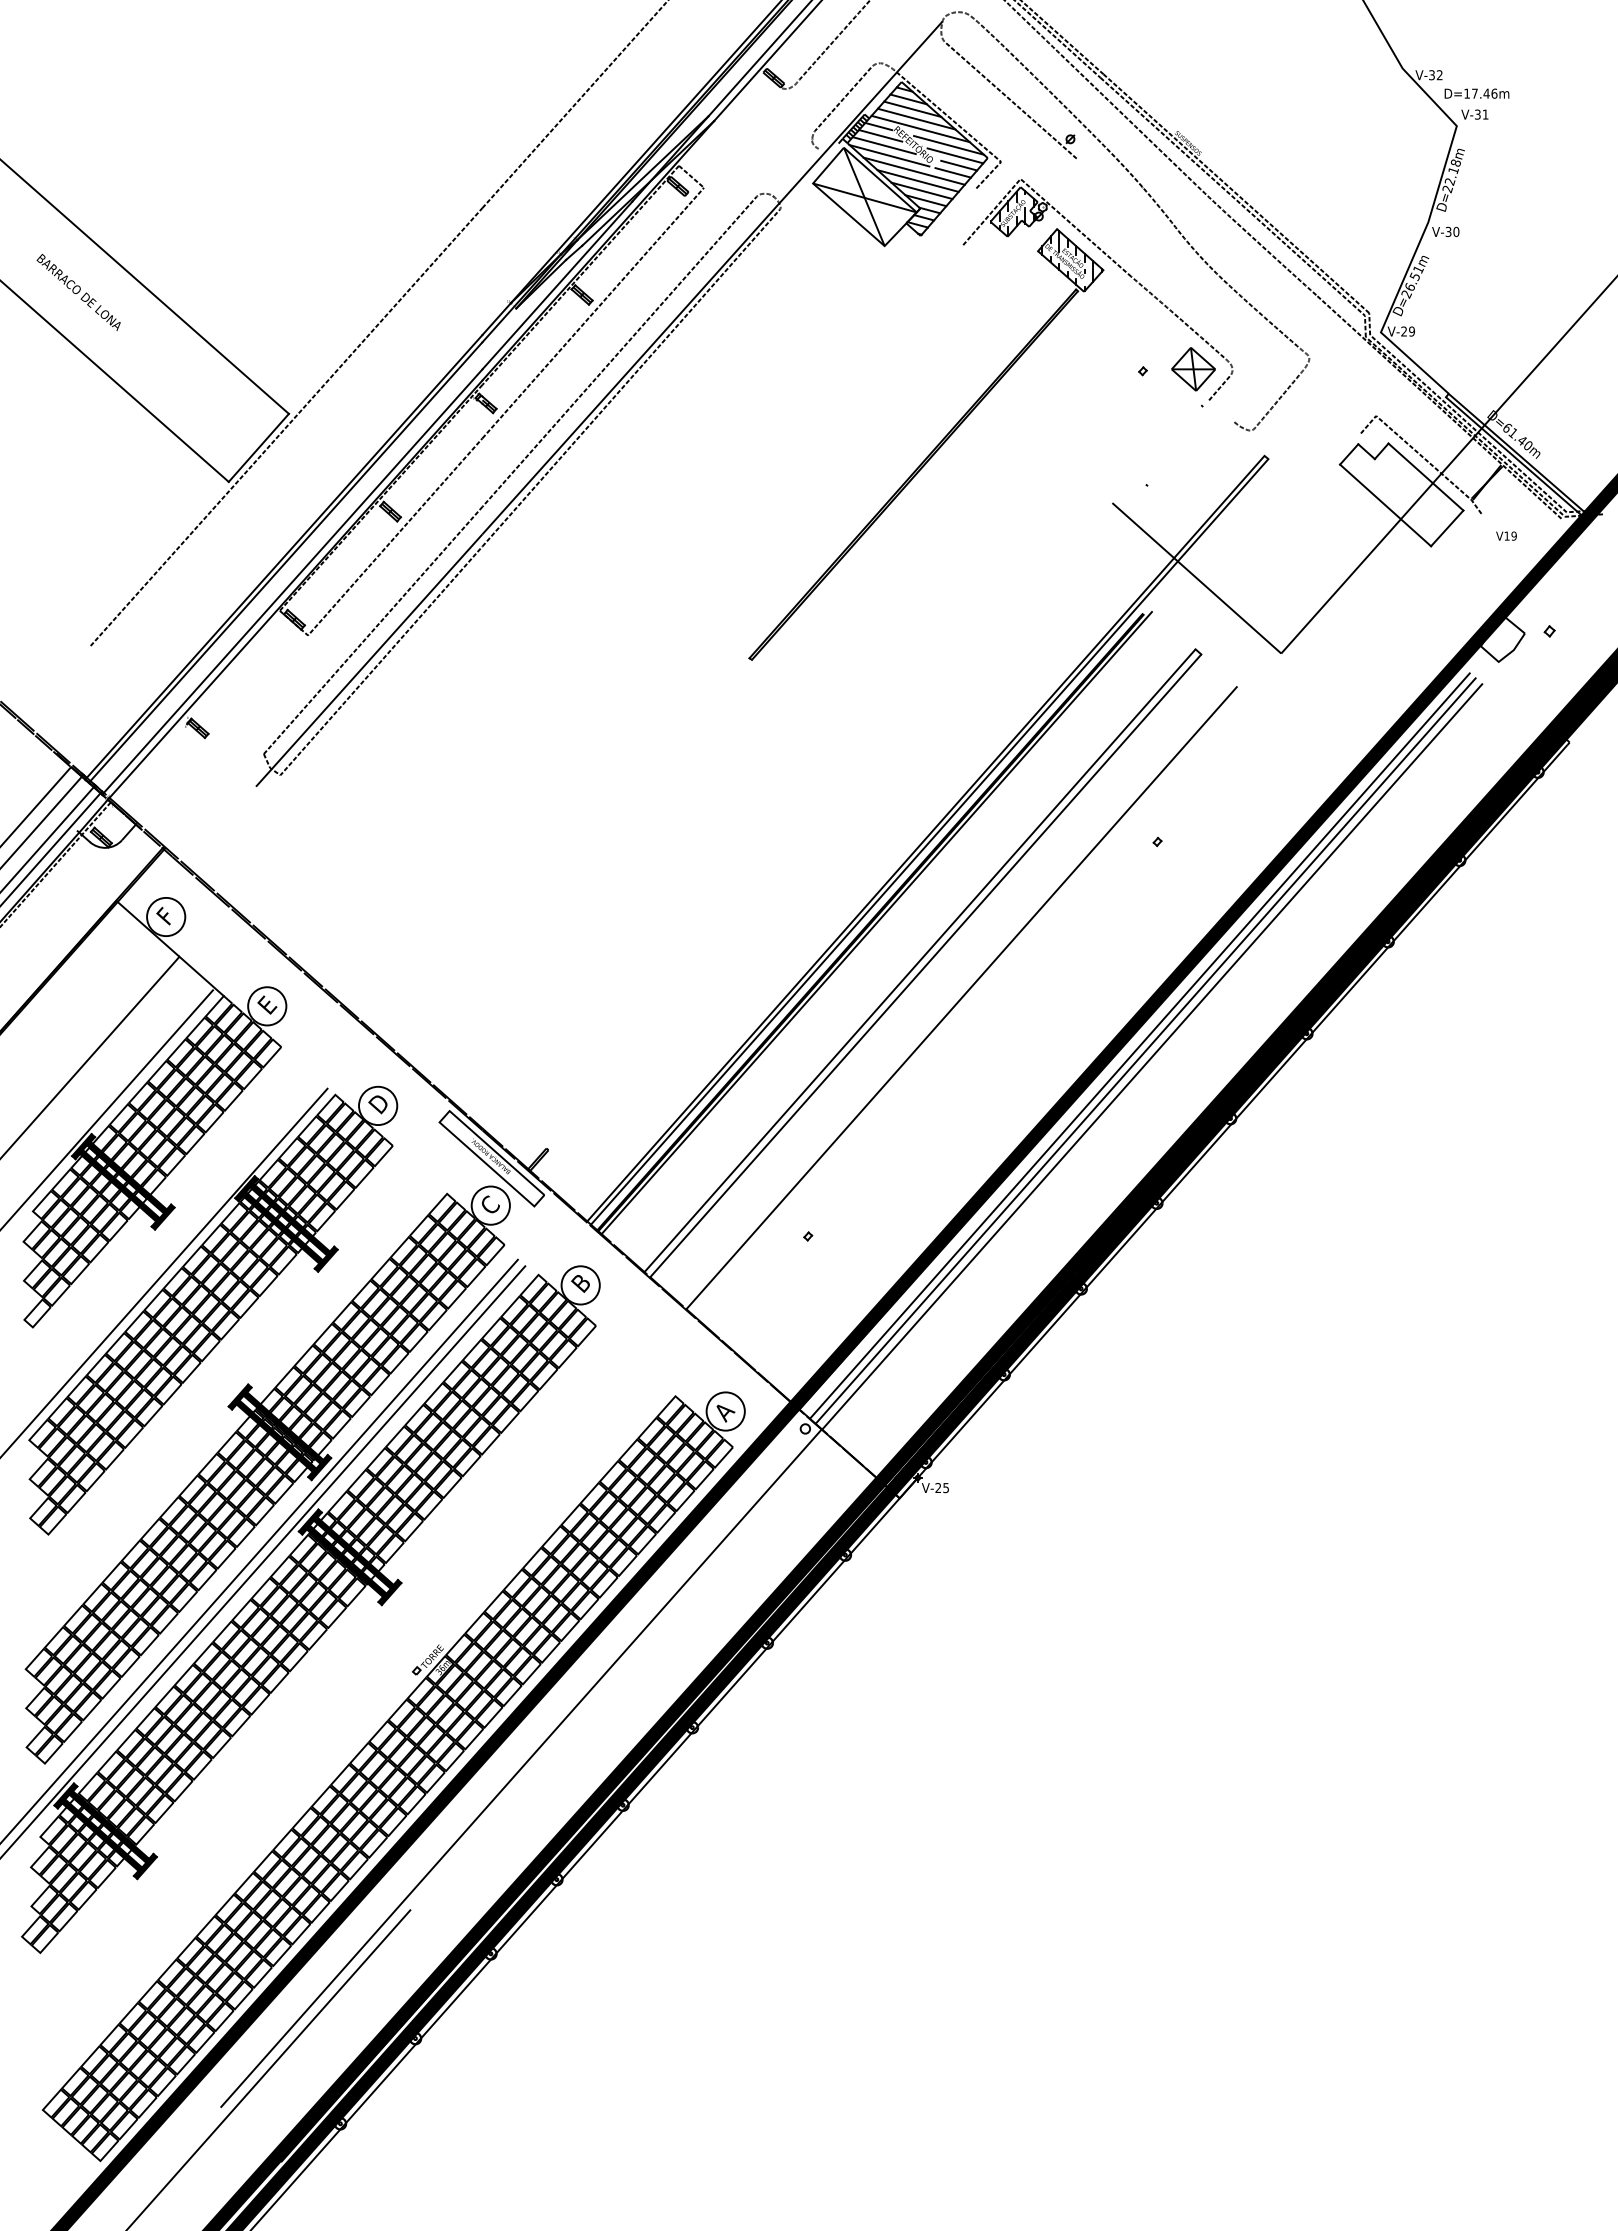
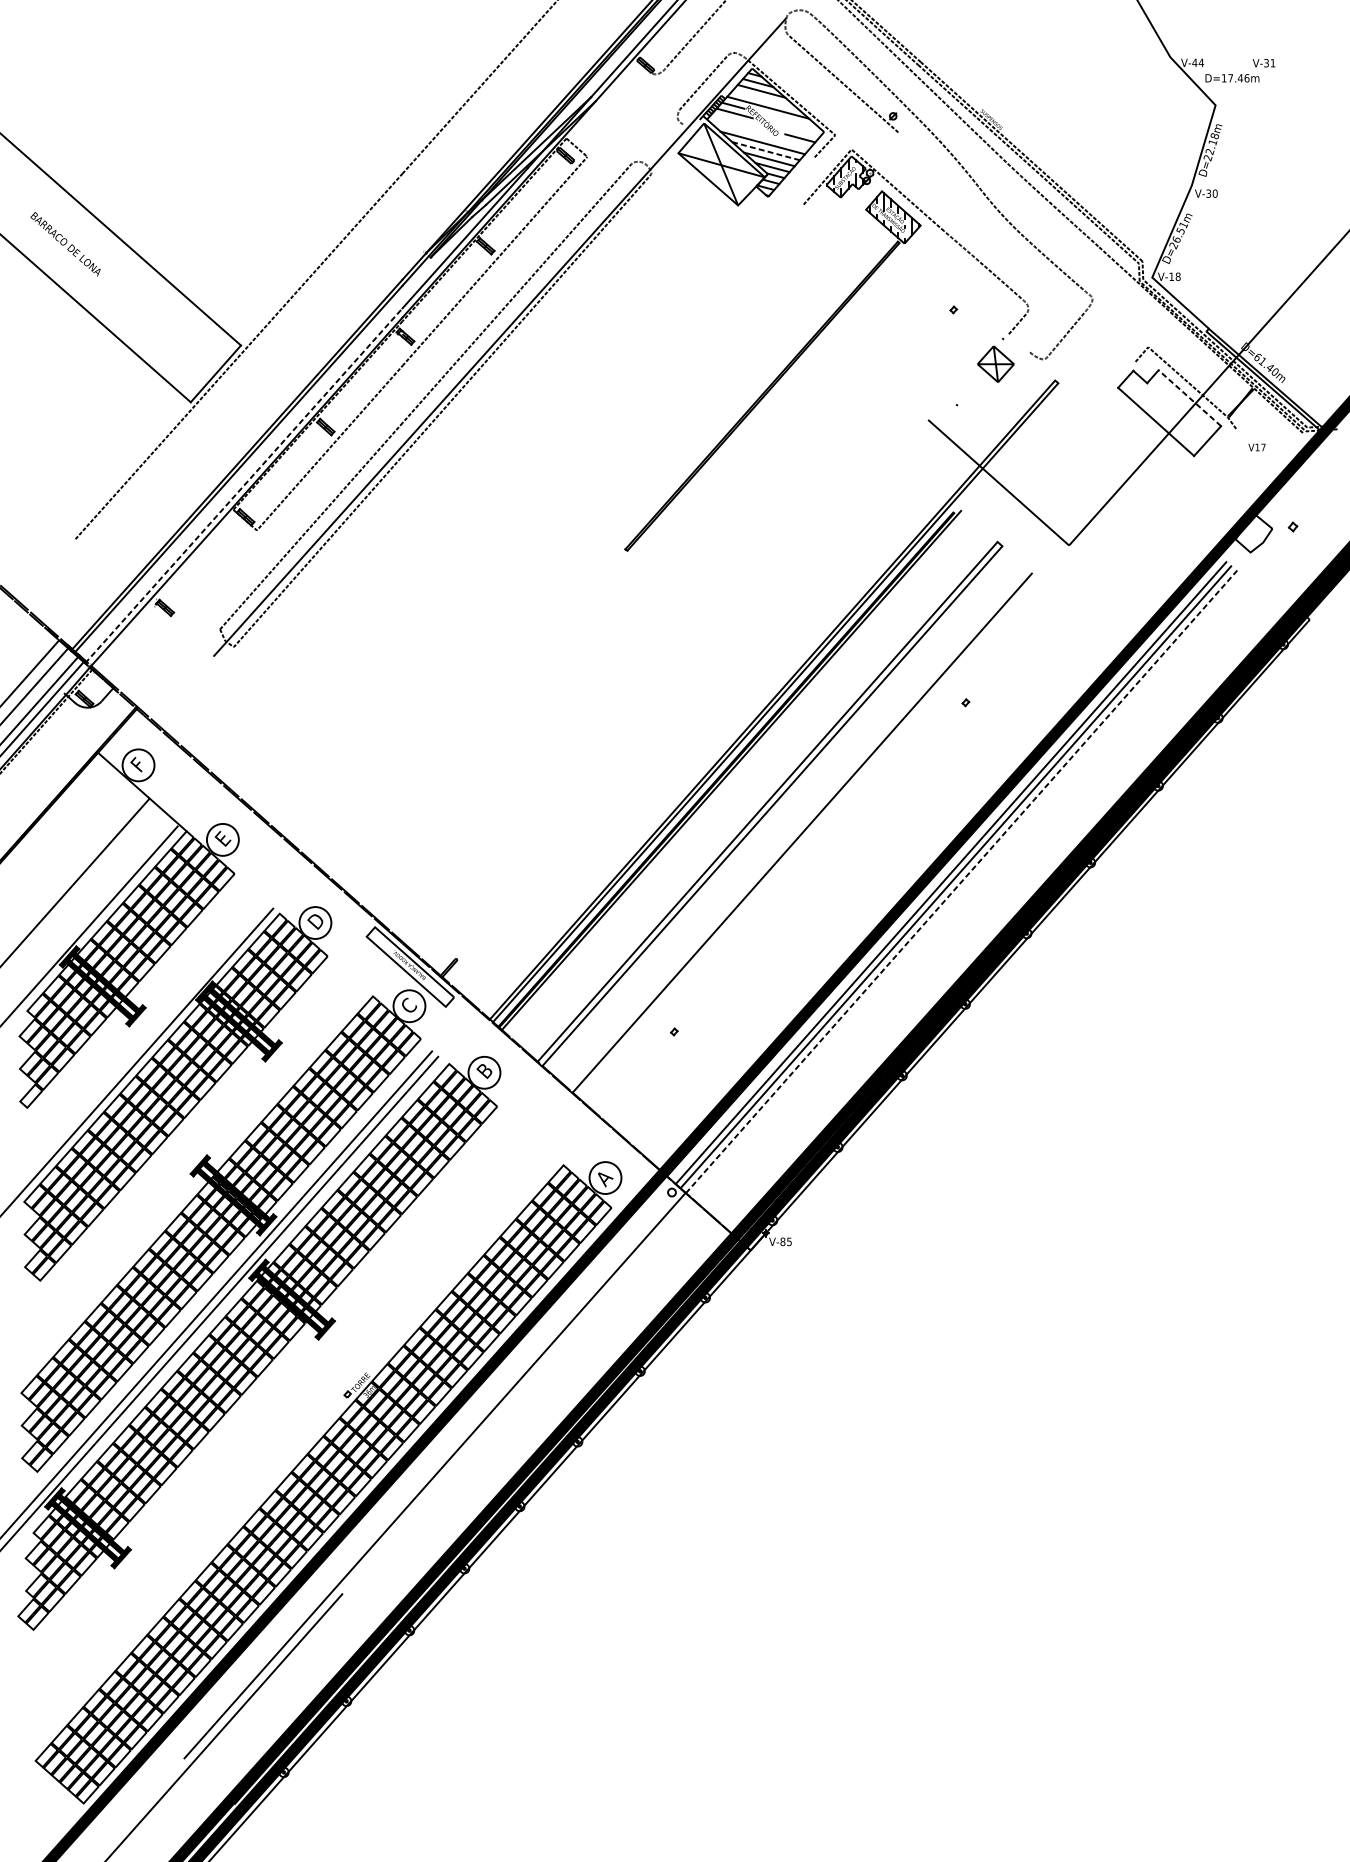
text: (1435, 75) -> (1197, 63), V-32 -> V-44
text: (1474, 114) -> (1263, 63), moved
line: (916, 118) -> (764, 99), removed
line: (883, 145) -> (737, 121), removed
line: (949, 145) -> (792, 121), removed
line: (889, 155) -> (742, 129), removed
line: (955, 155) -> (797, 129), removed
line: (952, 172) -> (794, 144), removed
line: (918, 181) -> (766, 151), solid -> dashed
text: (1407, 331) -> (1174, 276), V-29 -> V-18
part: (1193, 369) -> (995, 364), moved
line: (1425, 476) -> (1189, 397), solid -> dashed
text: (1513, 535) -> (1262, 446), V19 -> V17
line: (292, 581) -> (243, 485), solid -> dashed
line: (1152, 1056) -> (961, 881), solid -> dashed
text: (938, 1488) -> (783, 1242), V-25 -> V-85

